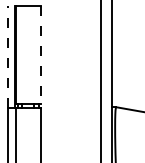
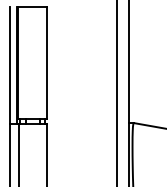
line: (40, 55) -> (46, 63), dashed -> solid
line: (8, 56) -> (9, 64), dashed -> solid

